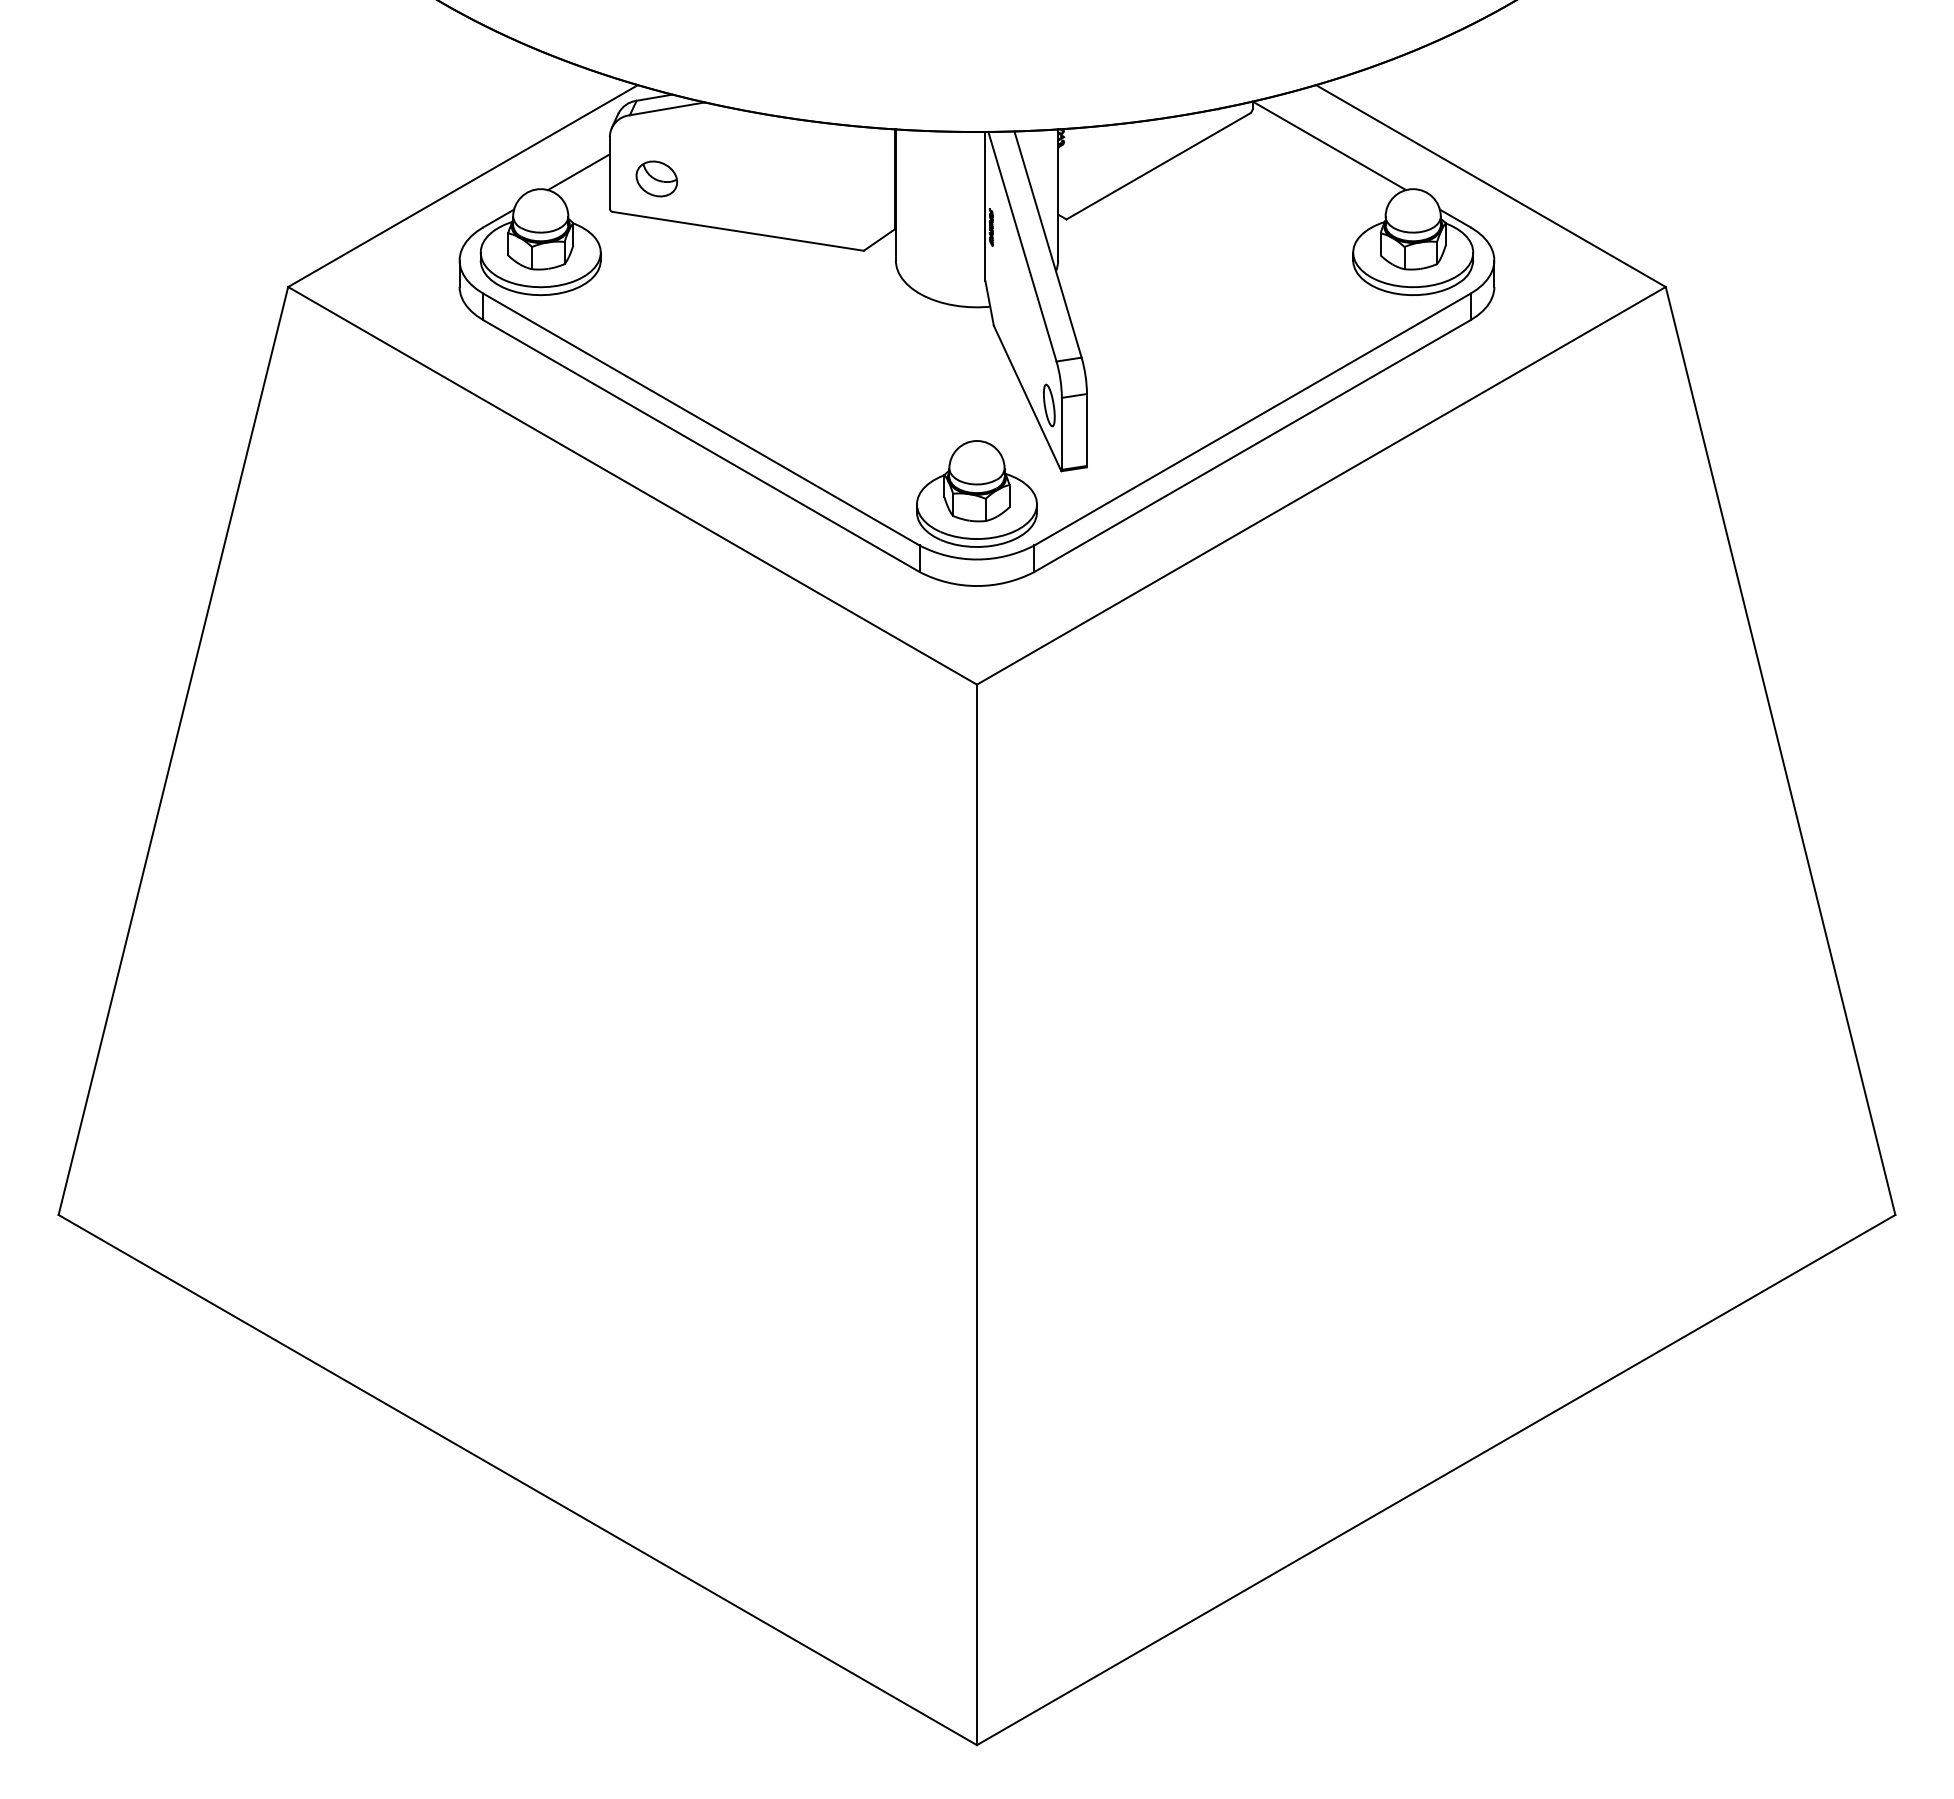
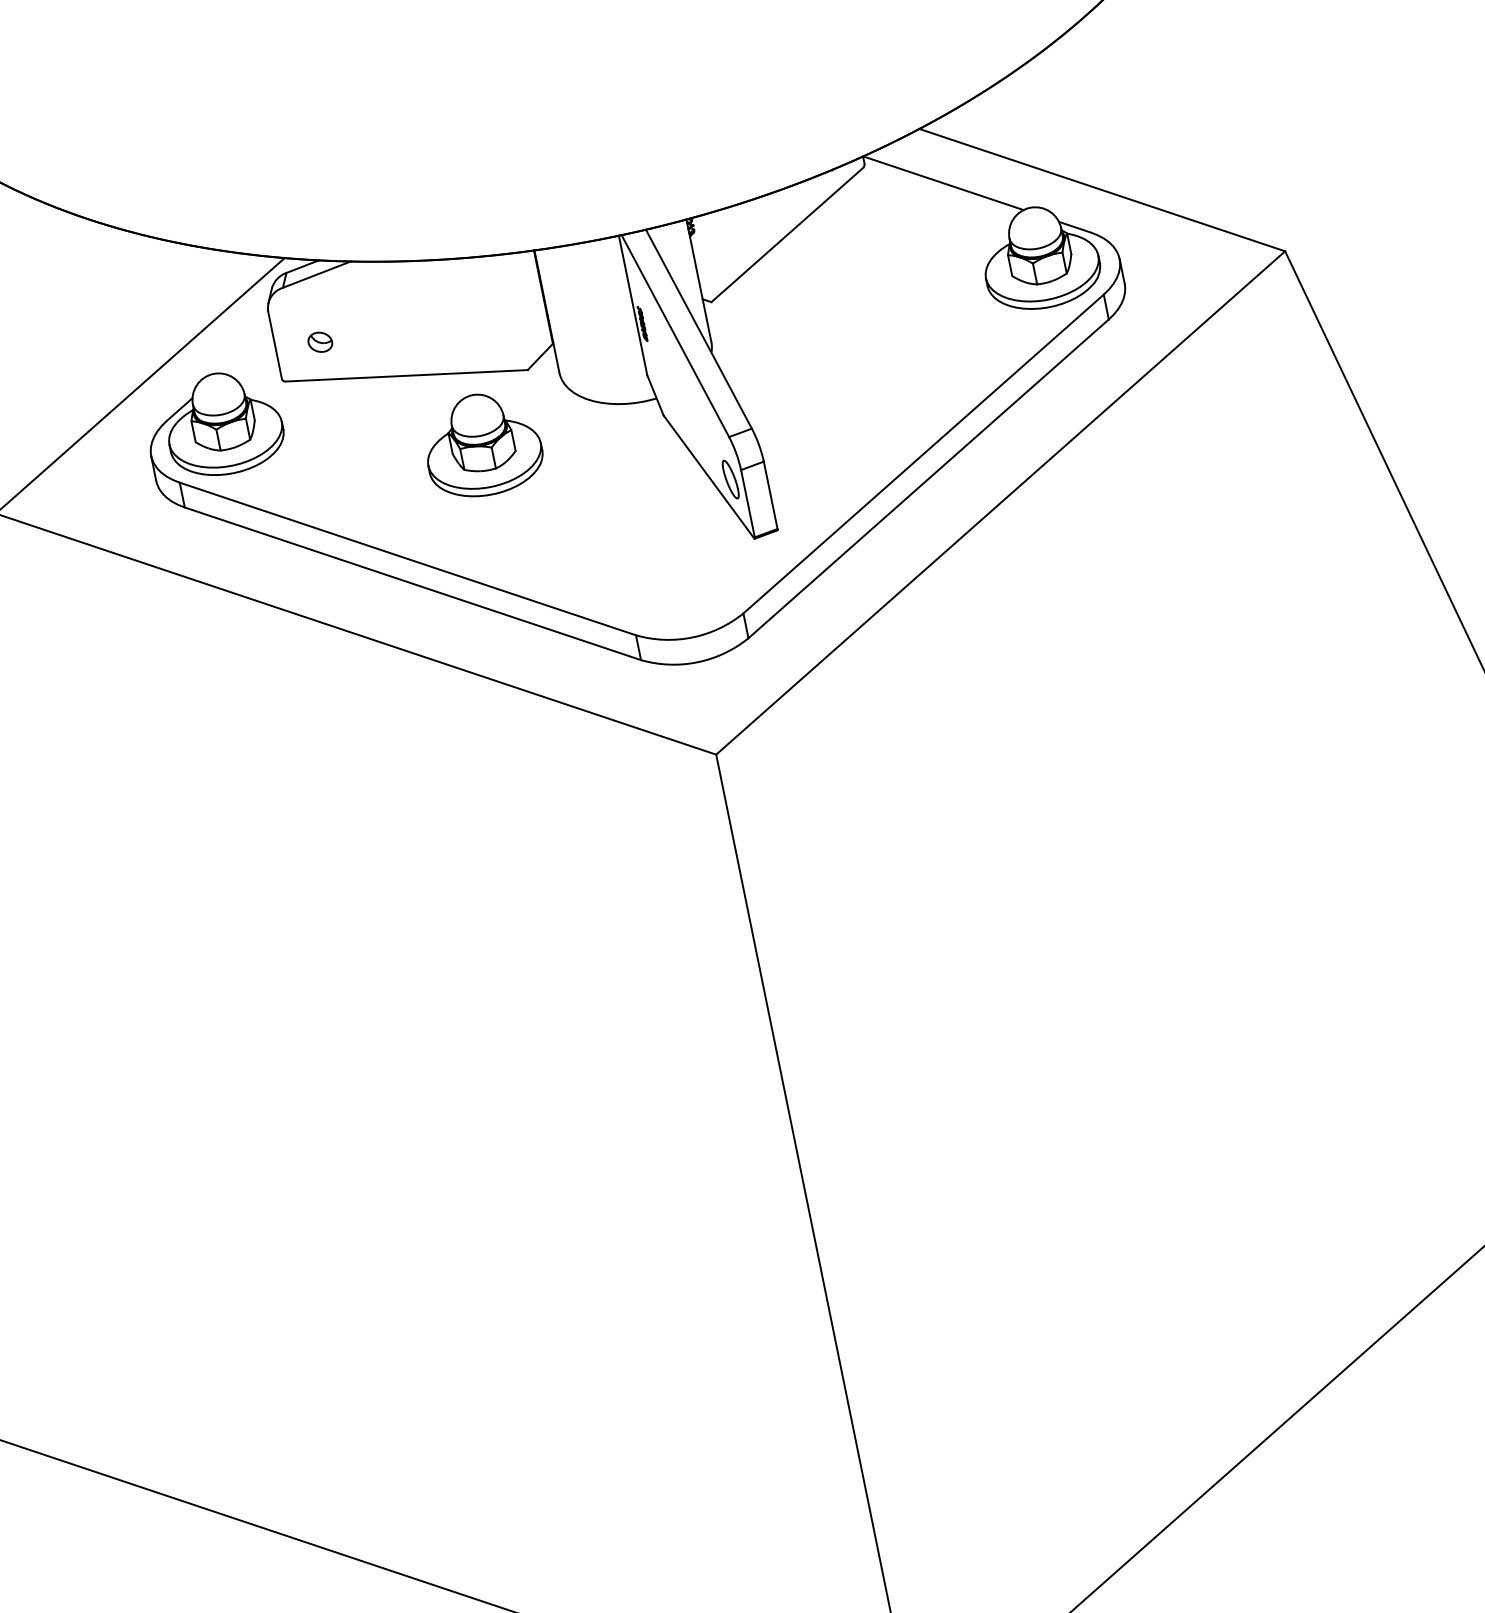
line: (578, 172) -> (245, 351), removed
part: (656, 178) -> (319, 341), size x0.6
part: (976, 493) -> (482, 444), moved

